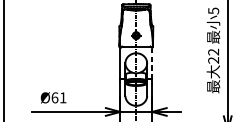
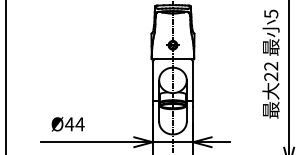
line: (152, 64) -> (193, 81), dashed -> solid
text: (58, 97) -> (74, 124), Ø61 -> Ø44

